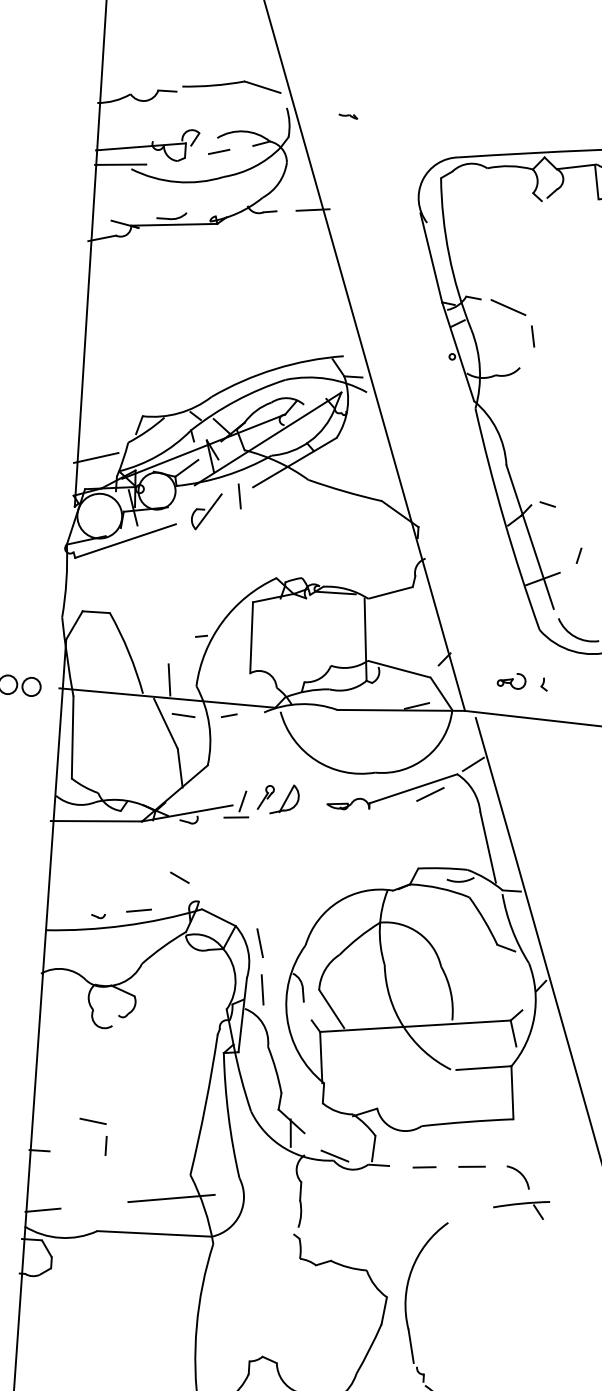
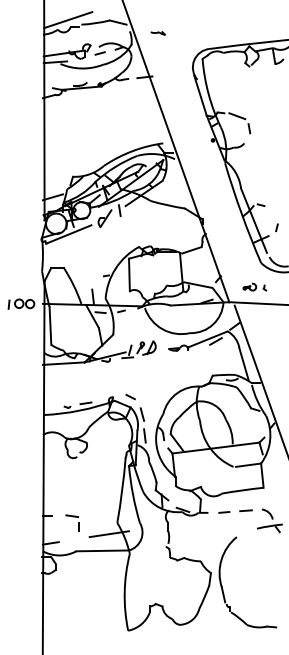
line: (154, 75) -> (68, 20), added
part: (348, 116) -> (158, 33), size x1.67
line: (179, 878) -> (130, 397), moved
part: (92, 1135) -> (72, 522), moved

